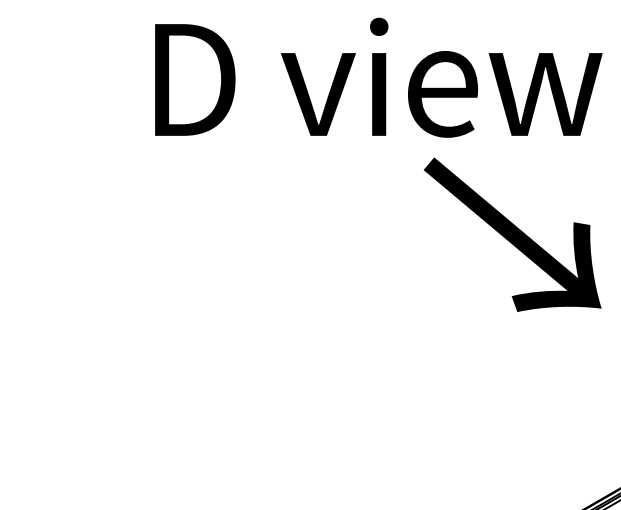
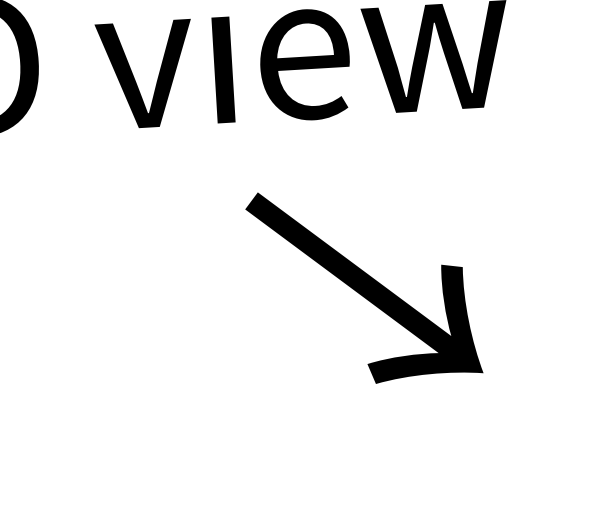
text: (512, 234) -> (363, 285), moved

